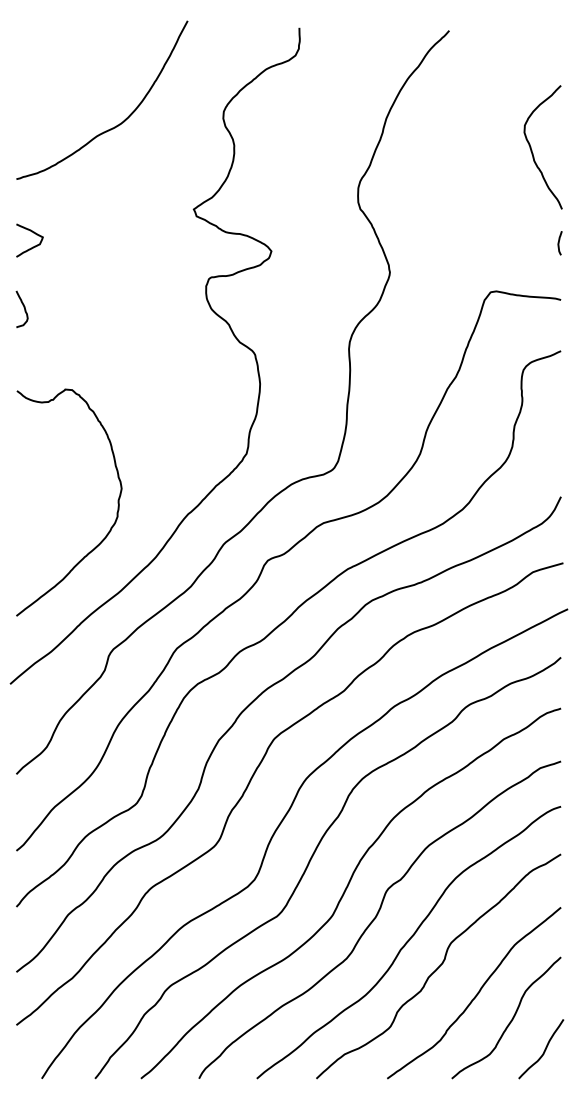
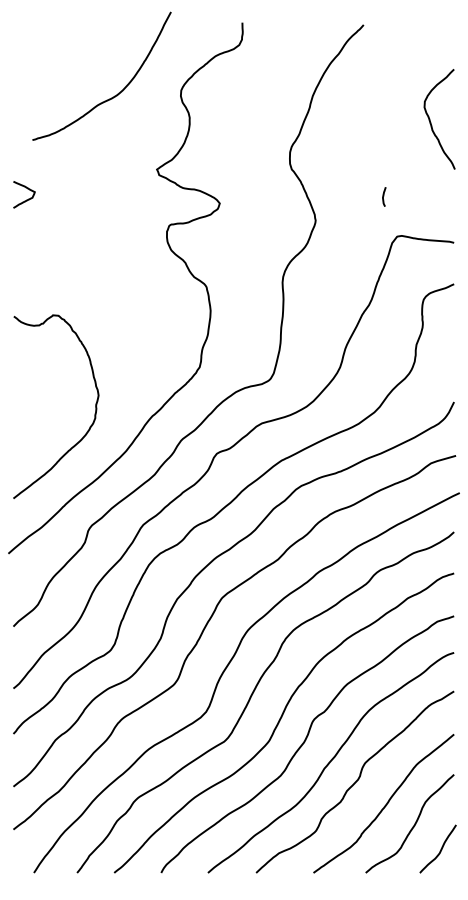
curve: (117, 124) -> (114, 95), moved
curve: (560, 242) -> (384, 196), moved
curve: (23, 309) -> (19, 250), removed

